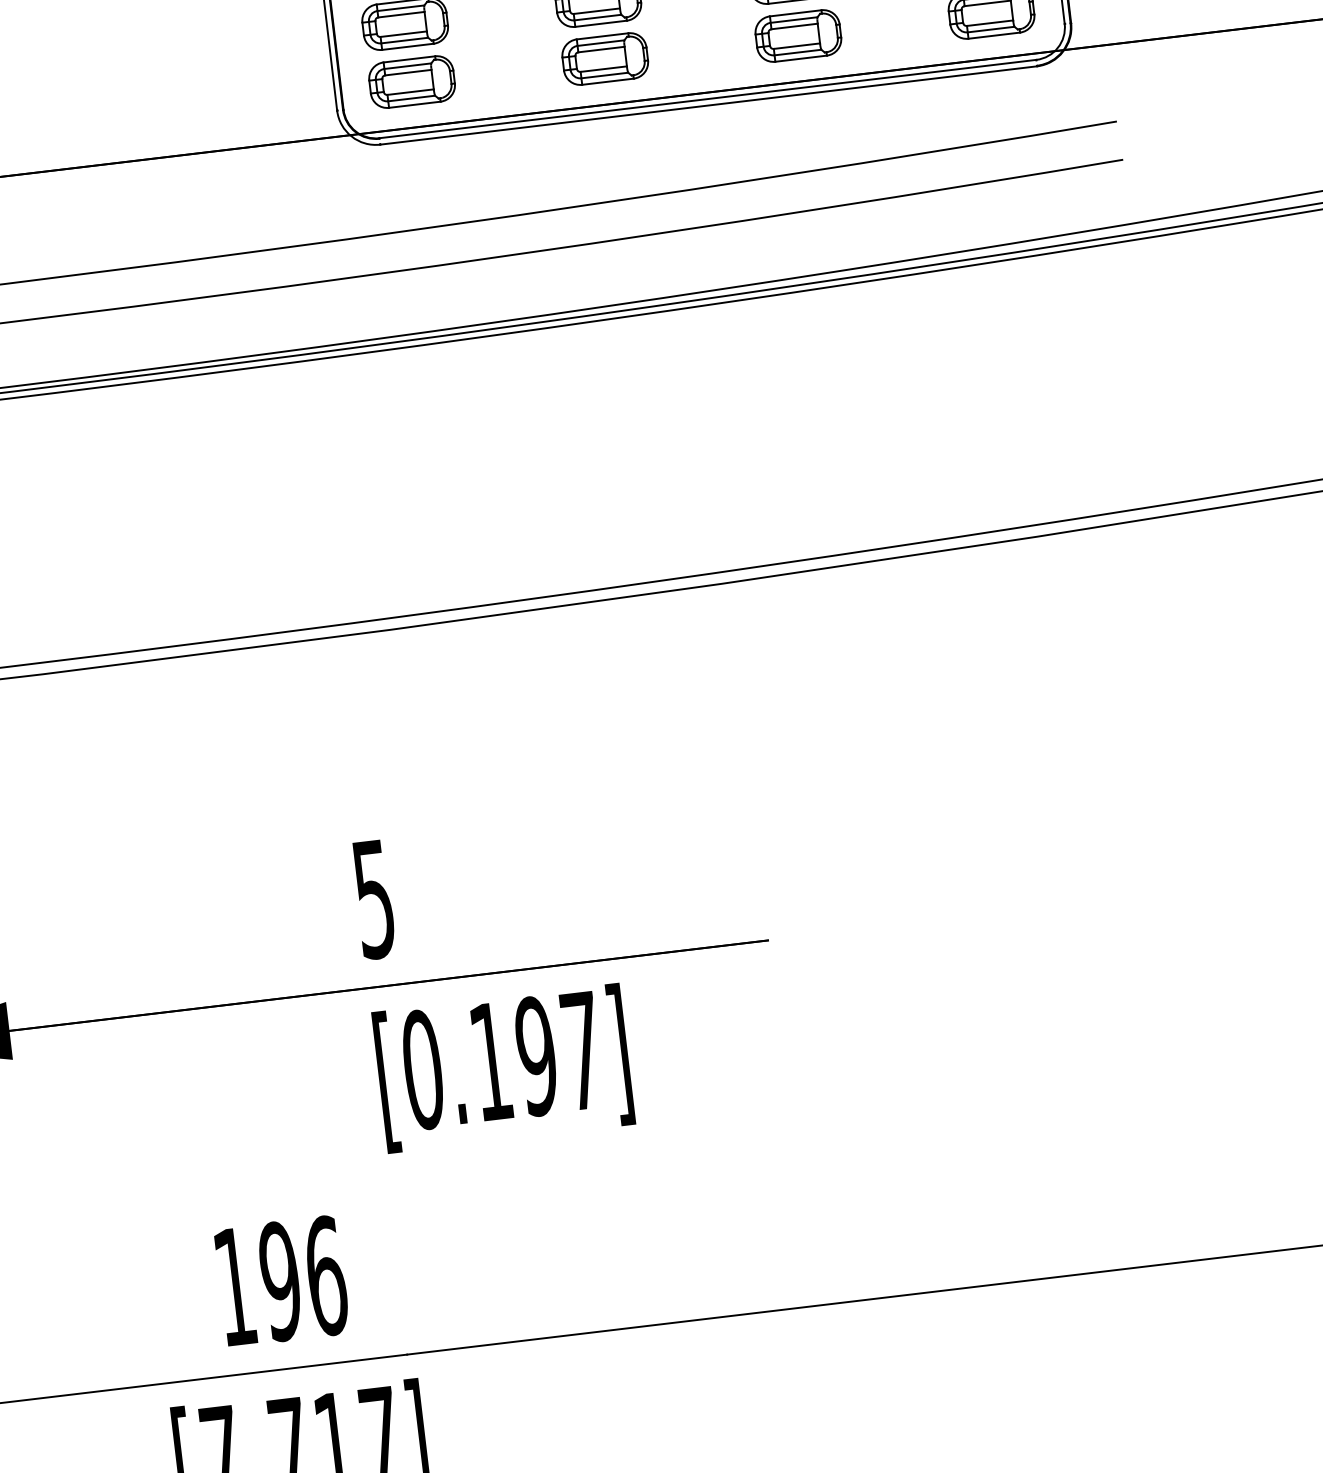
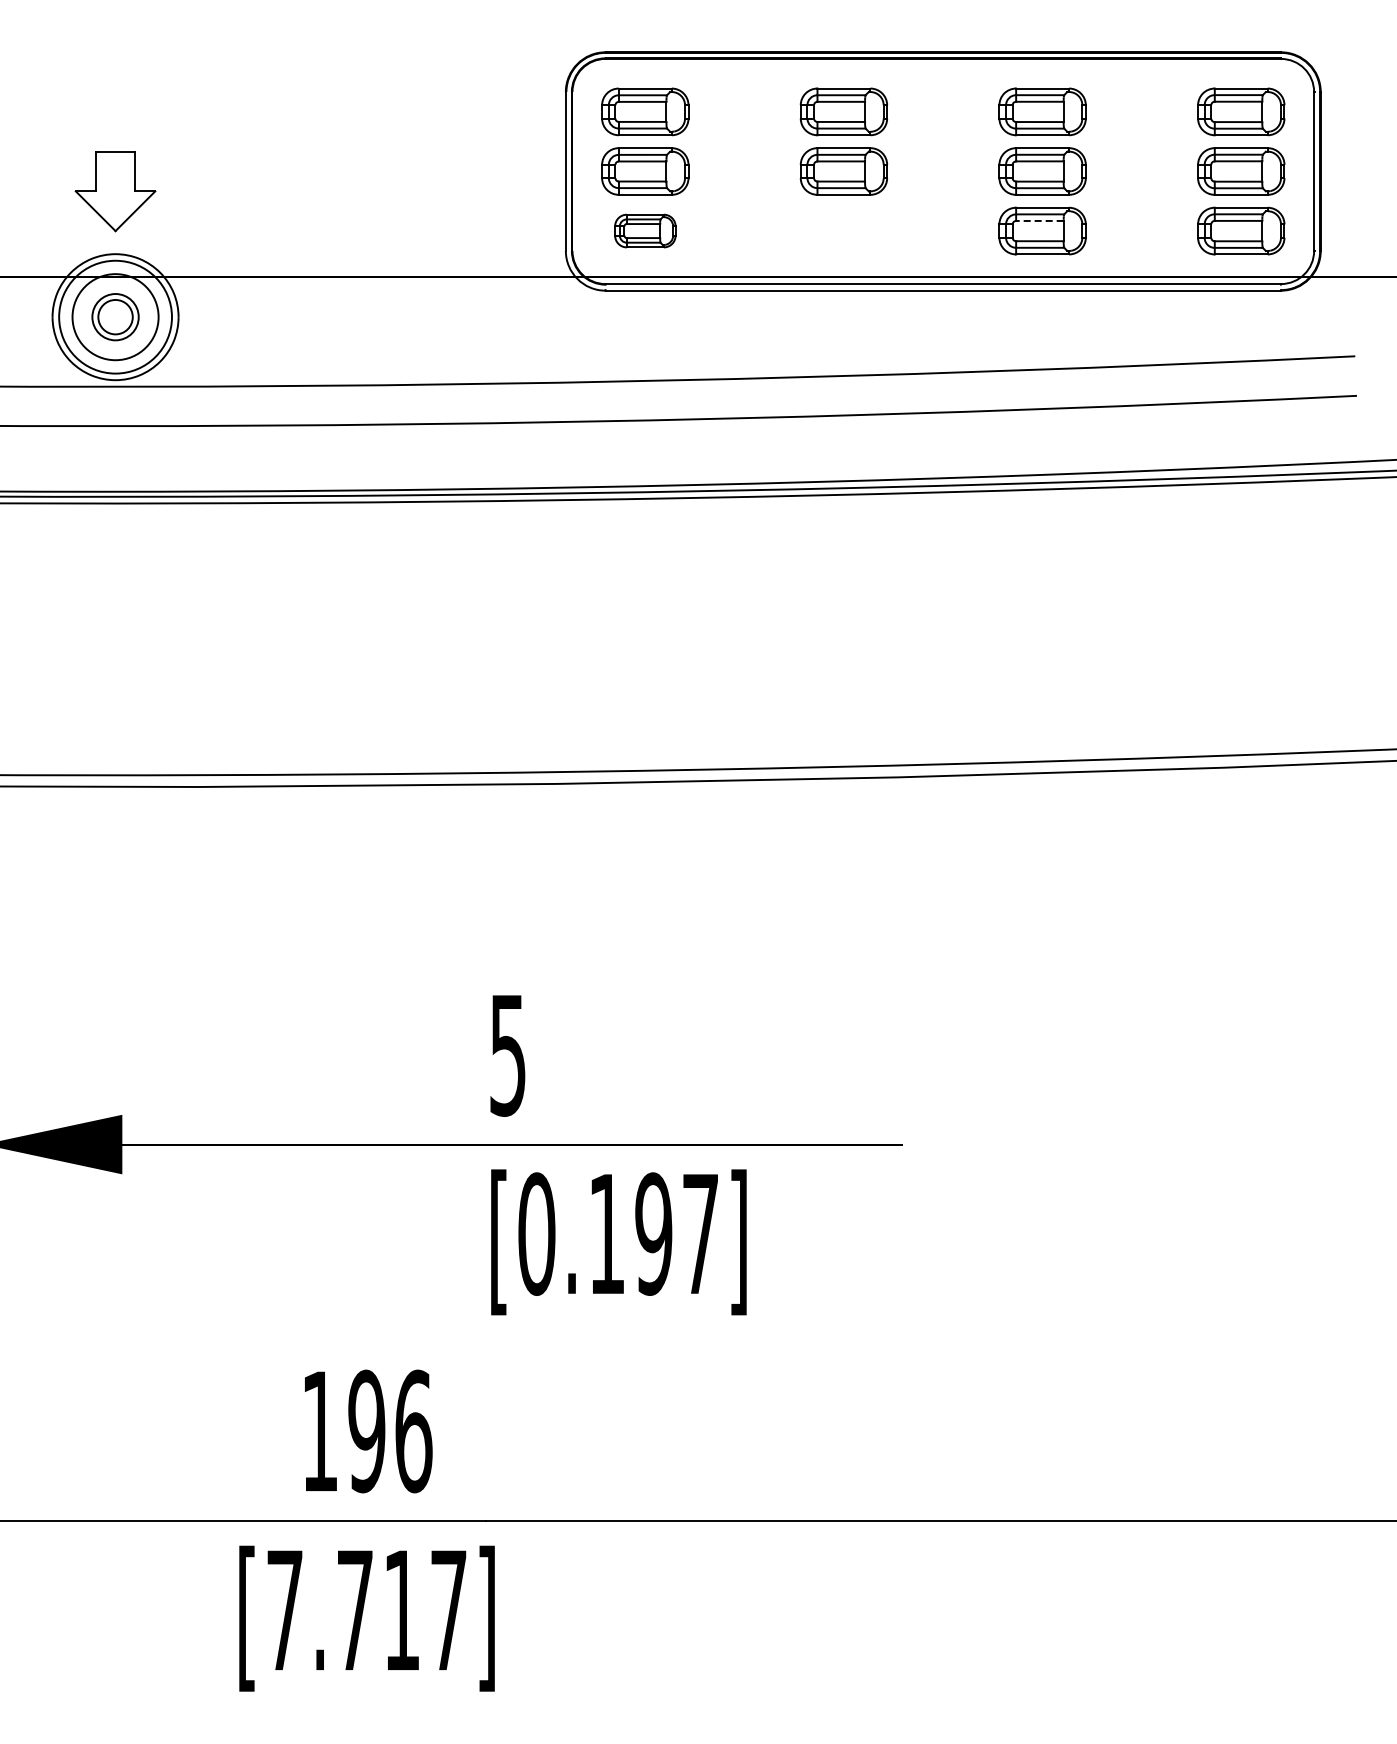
line: (794, 26) -> (1039, 220), solid -> dashed
part: (604, 58) -> (843, 230), removed
part: (412, 81) -> (645, 230), size x0.7

